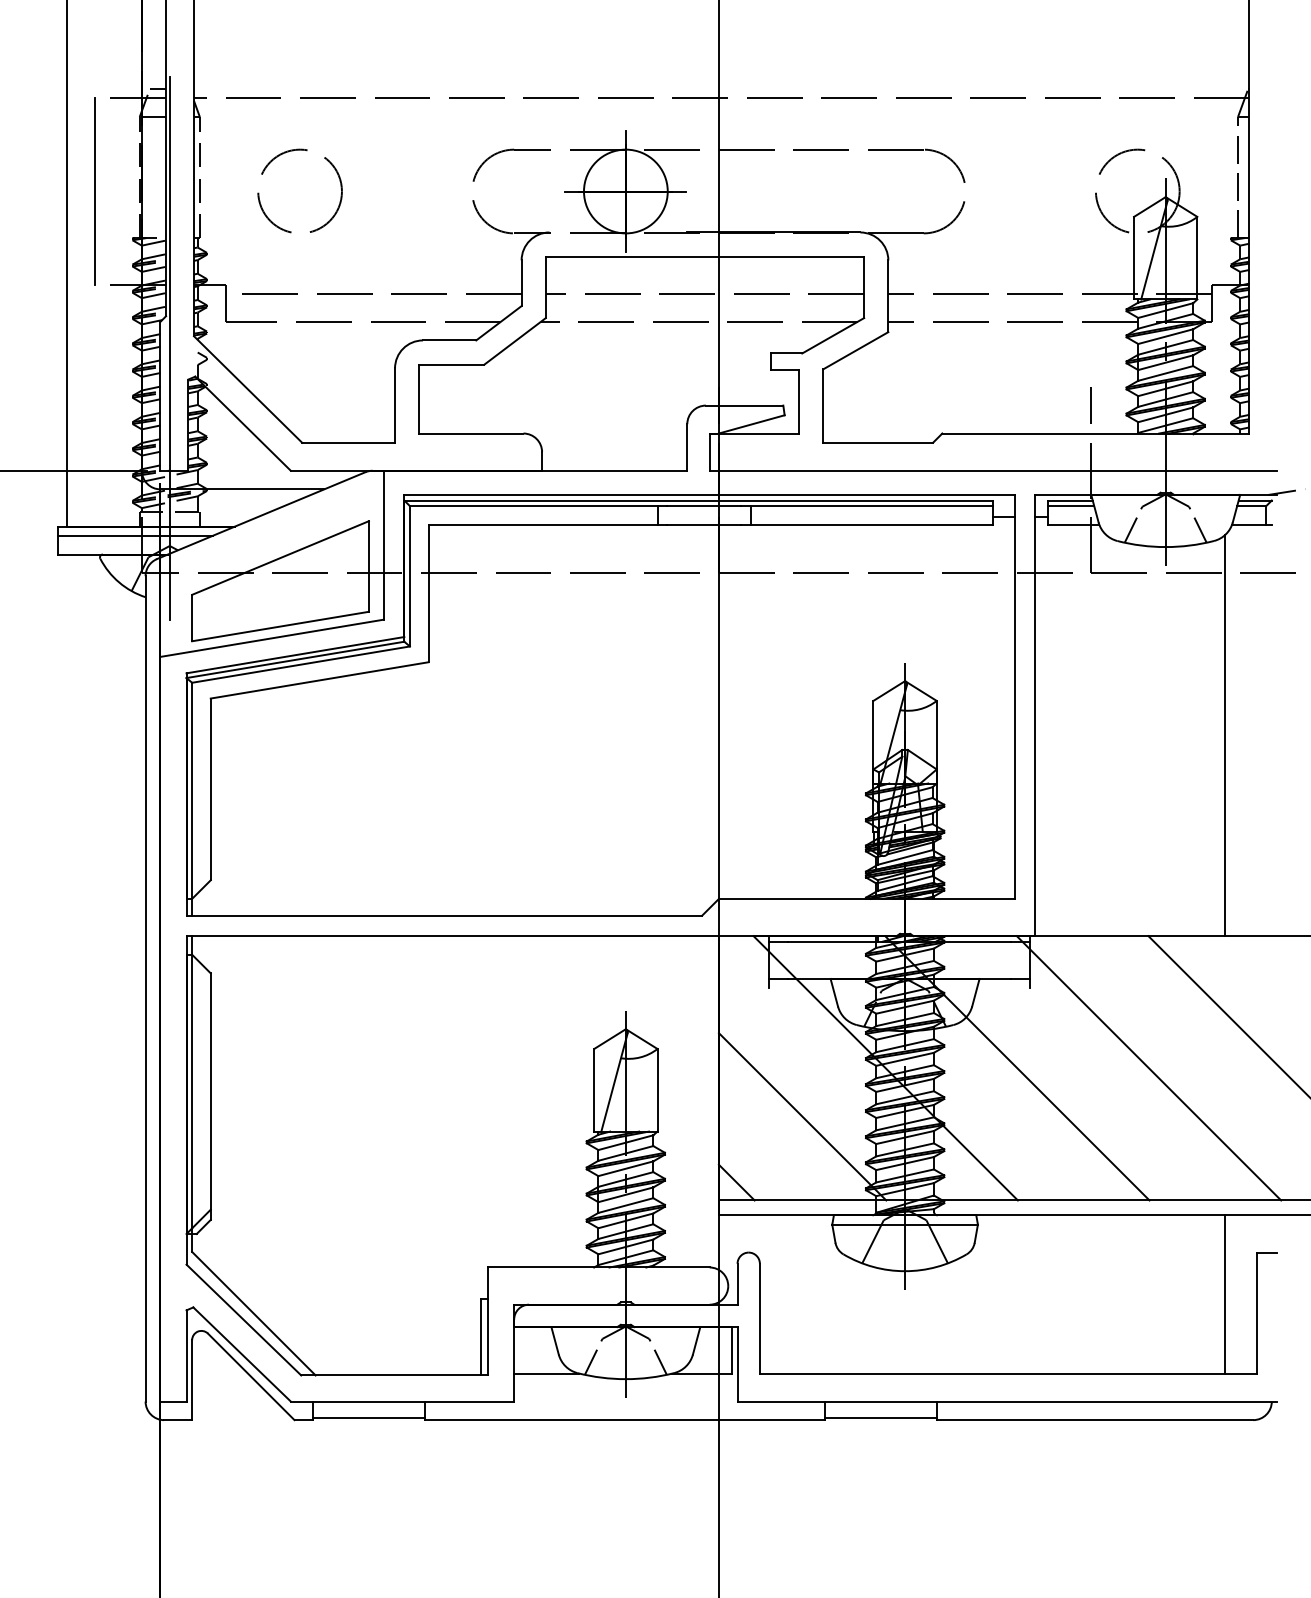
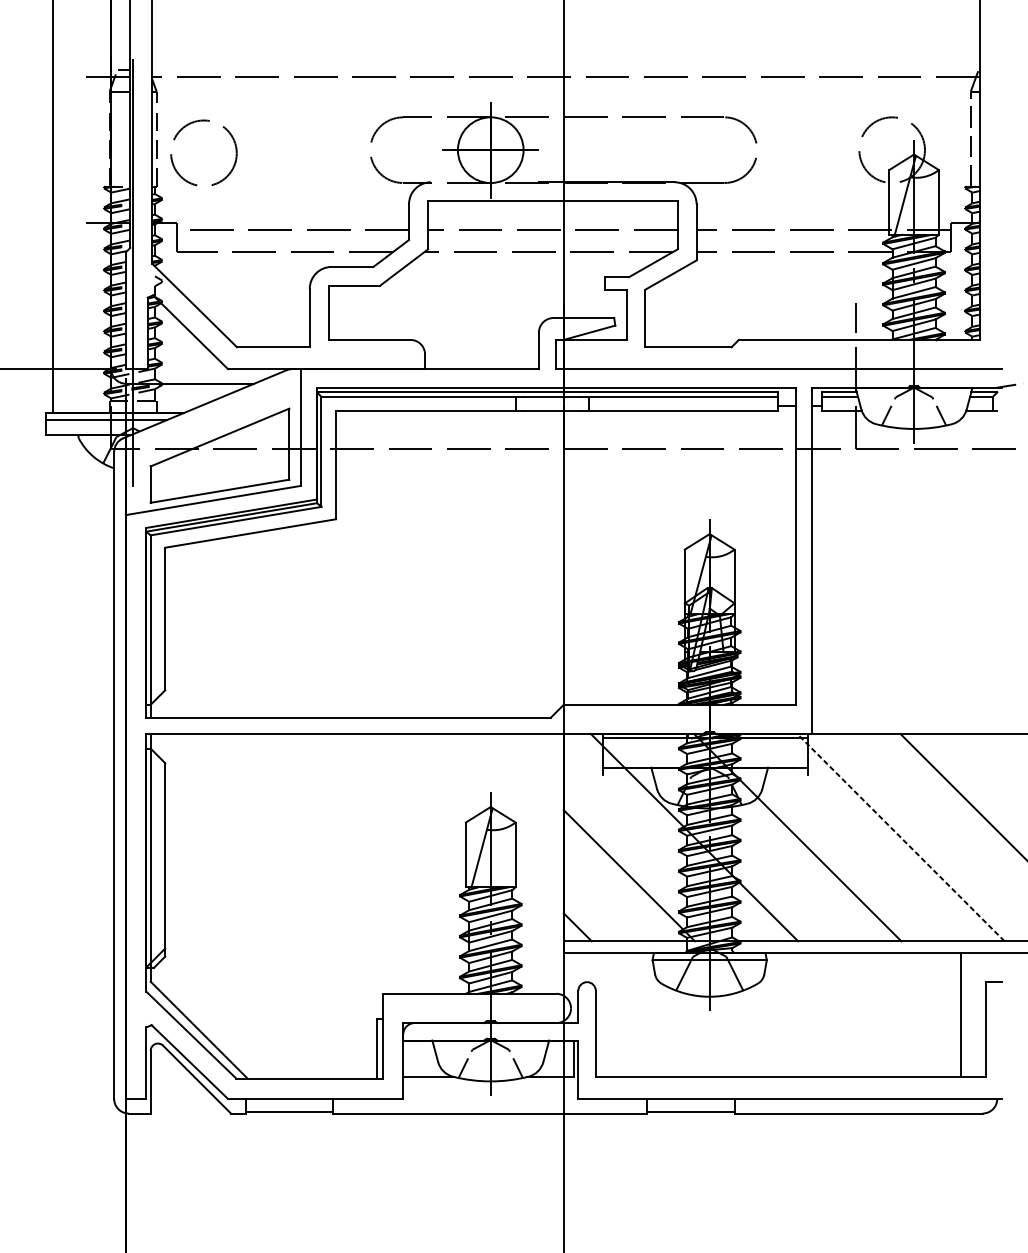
circle: (299, 190) -> (203, 152), moved
line: (95, 191) -> (74, 150), removed
line: (1225, 735) -> (960, 576), removed
line: (1149, 1068) -> (901, 837), solid -> dashed

